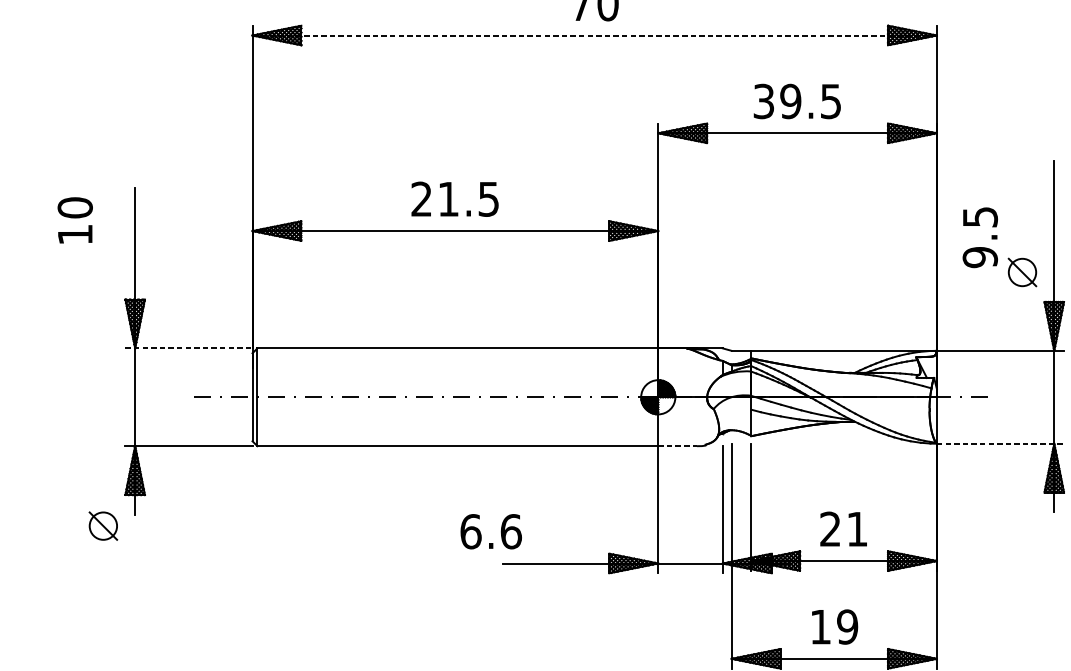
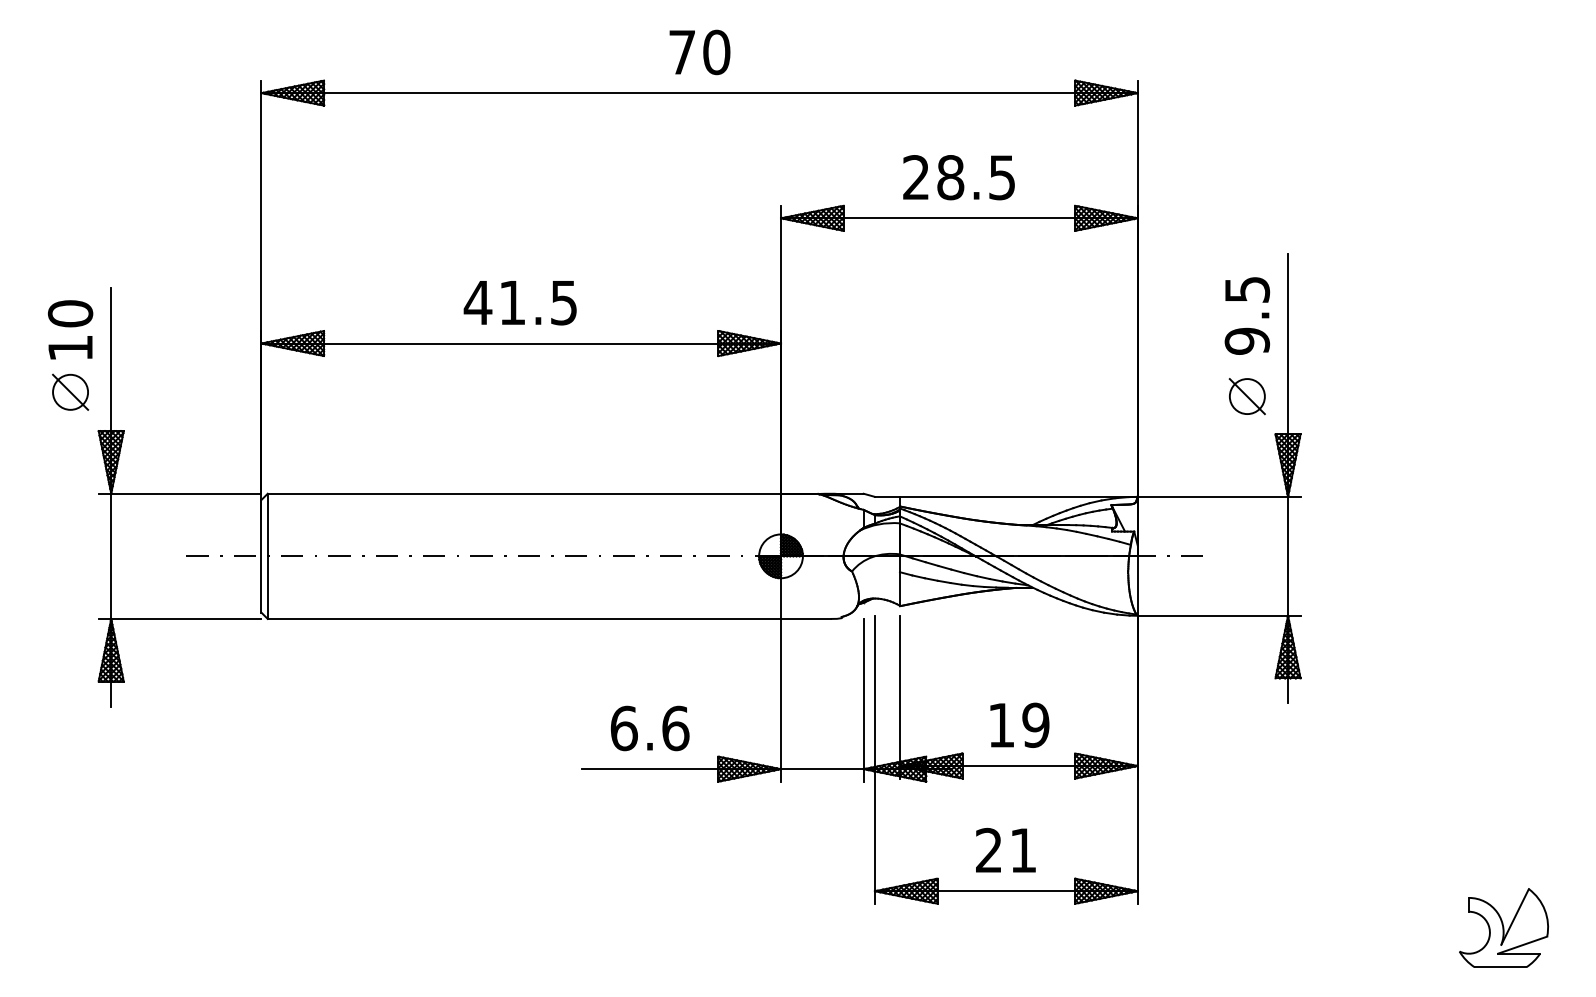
line: (595, 35) -> (700, 93), dashed -> solid
text: (777, 101) -> (933, 177), 39.5 -> 28.5
text: (421, 199) -> (477, 302), 21.5 -> 41.5
text: (75, 220) -> (70, 329), moved
text: (980, 237) -> (1247, 315), moved
line: (189, 348) -> (180, 493), dashed -> solid
line: (1000, 443) -> (1219, 615), dashed -> solid
line: (677, 445) -> (805, 618), dashed -> solid
part: (103, 525) -> (70, 391), moved
text: (843, 528) -> (1018, 724), 21 -> 19
text: (490, 531) -> (649, 728), moved
text: (834, 627) -> (1006, 850), 19 -> 21

